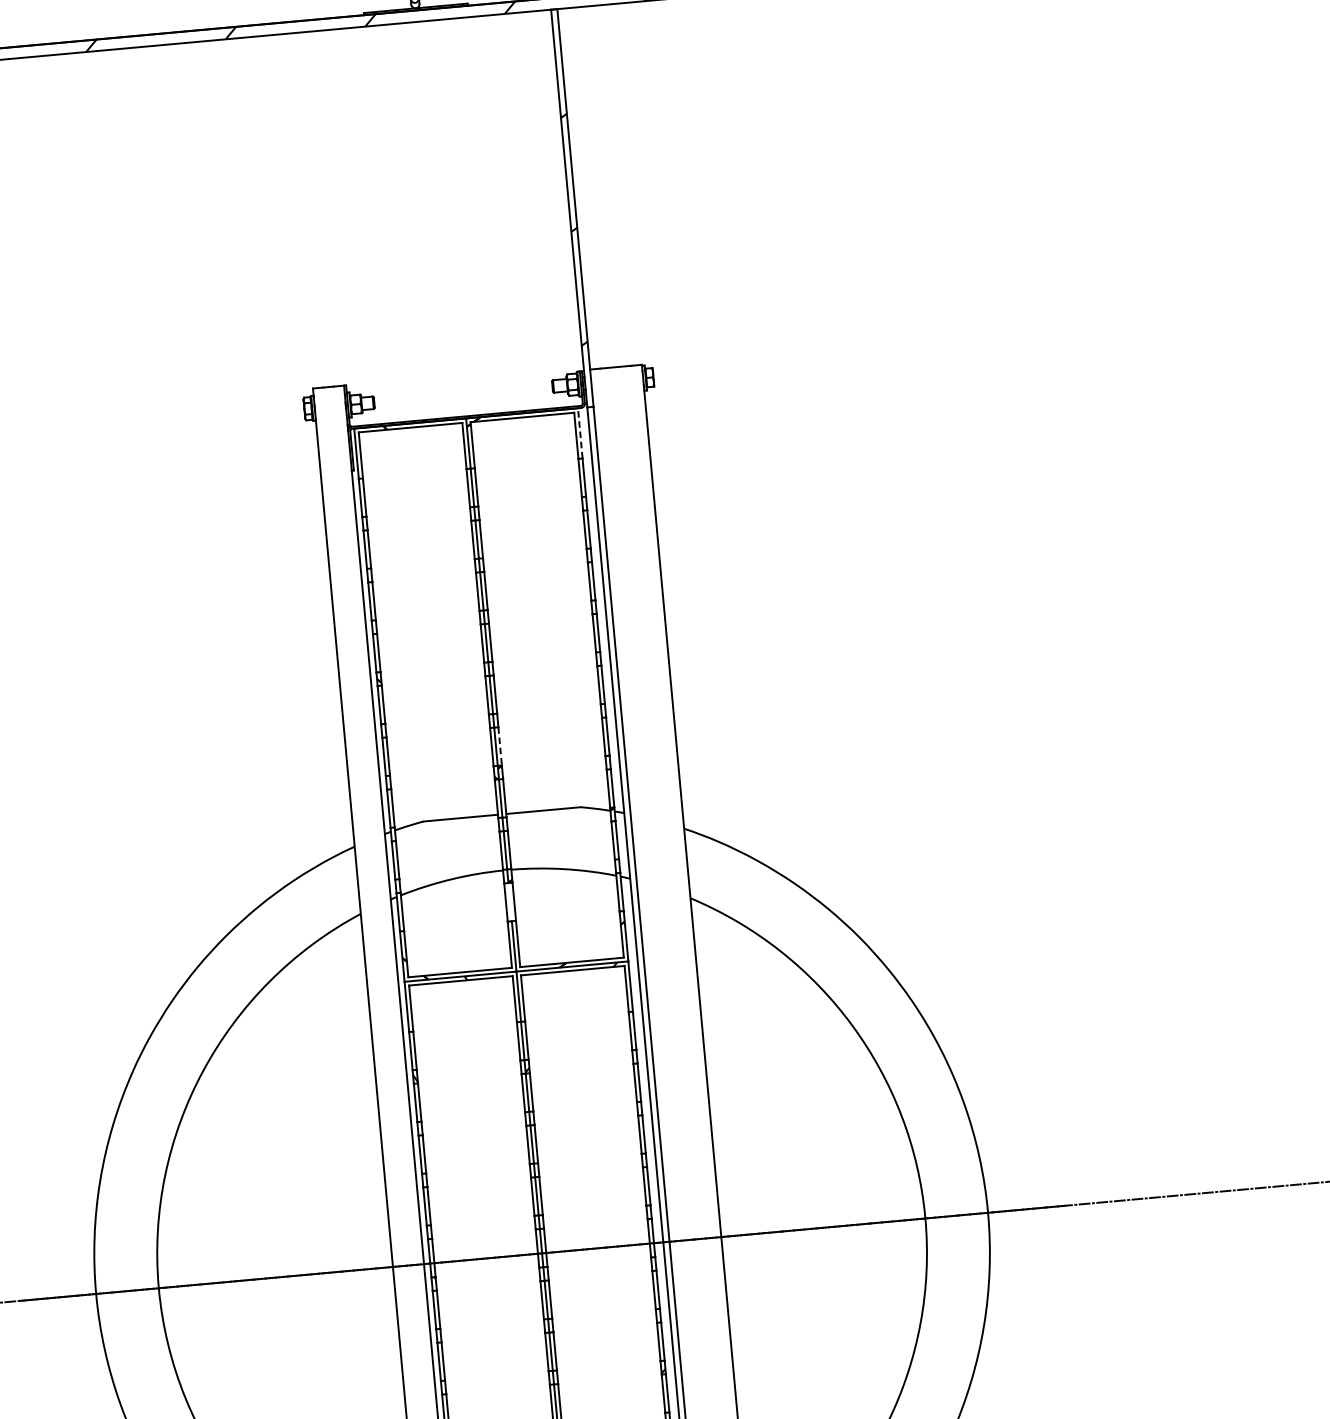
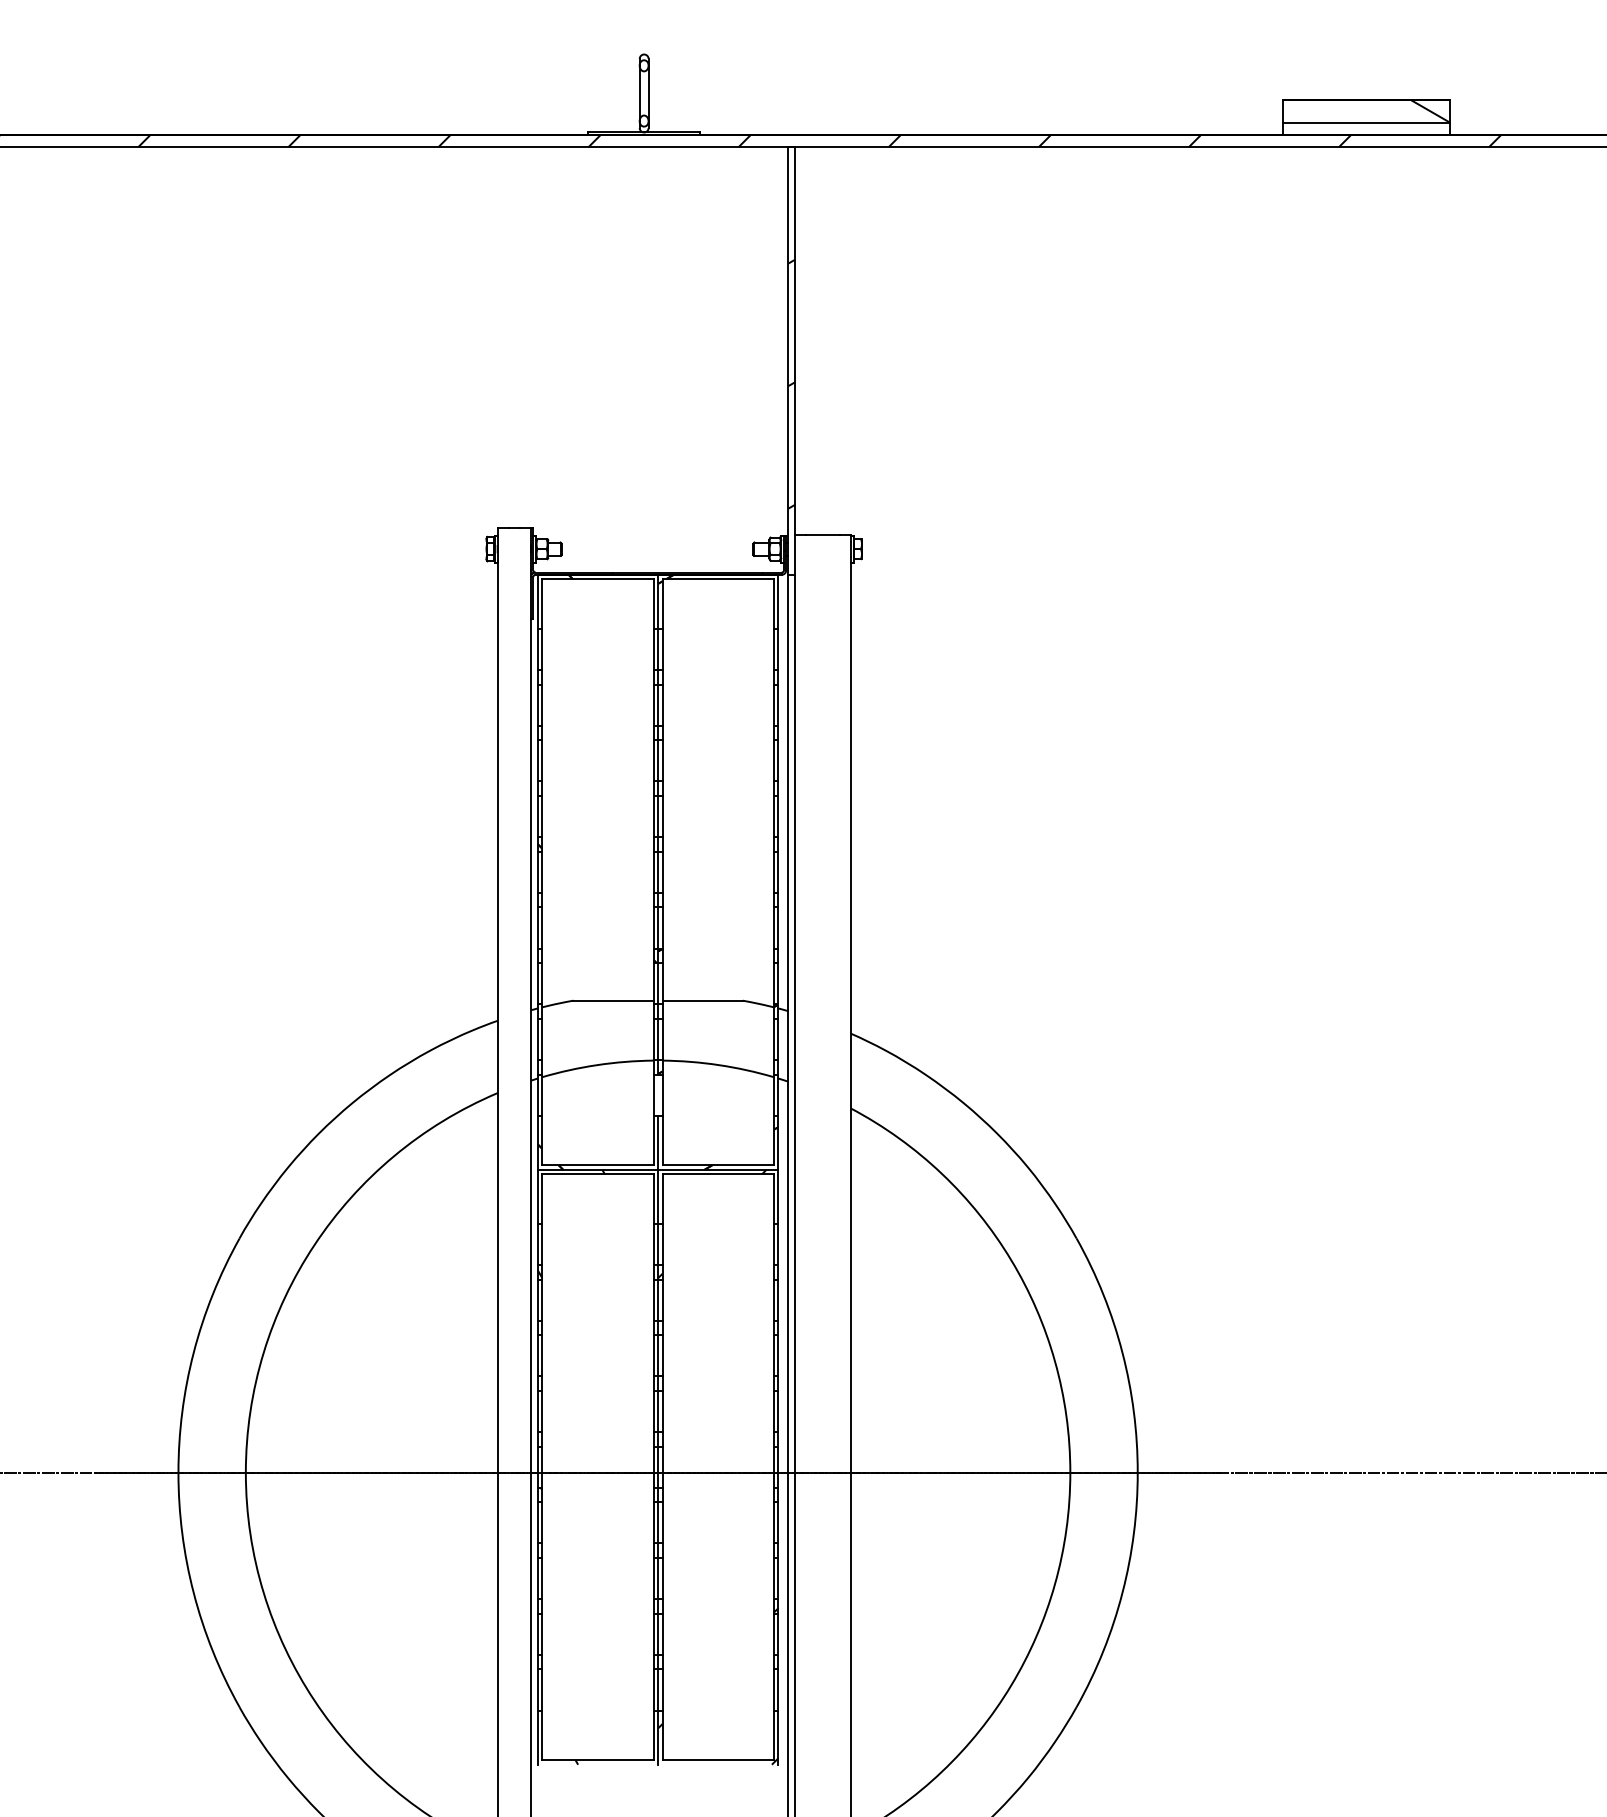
line: (580, 433) -> (778, 601), dashed -> solid
line: (500, 745) -> (662, 927), dashed -> solid

